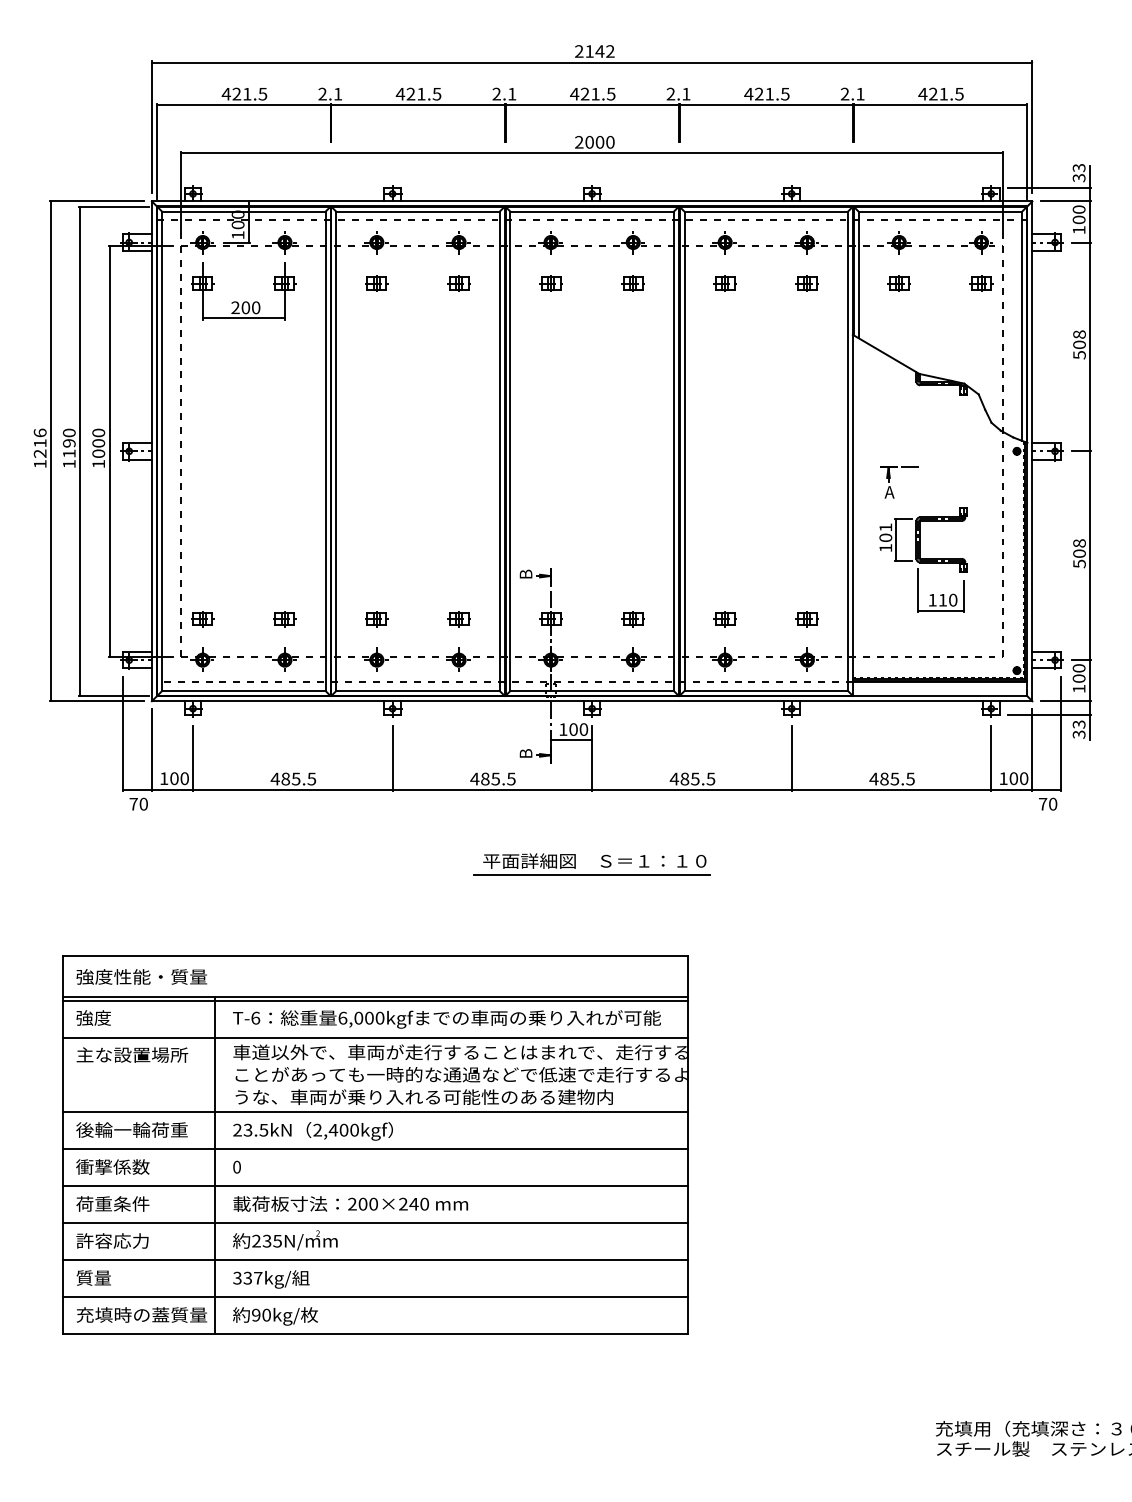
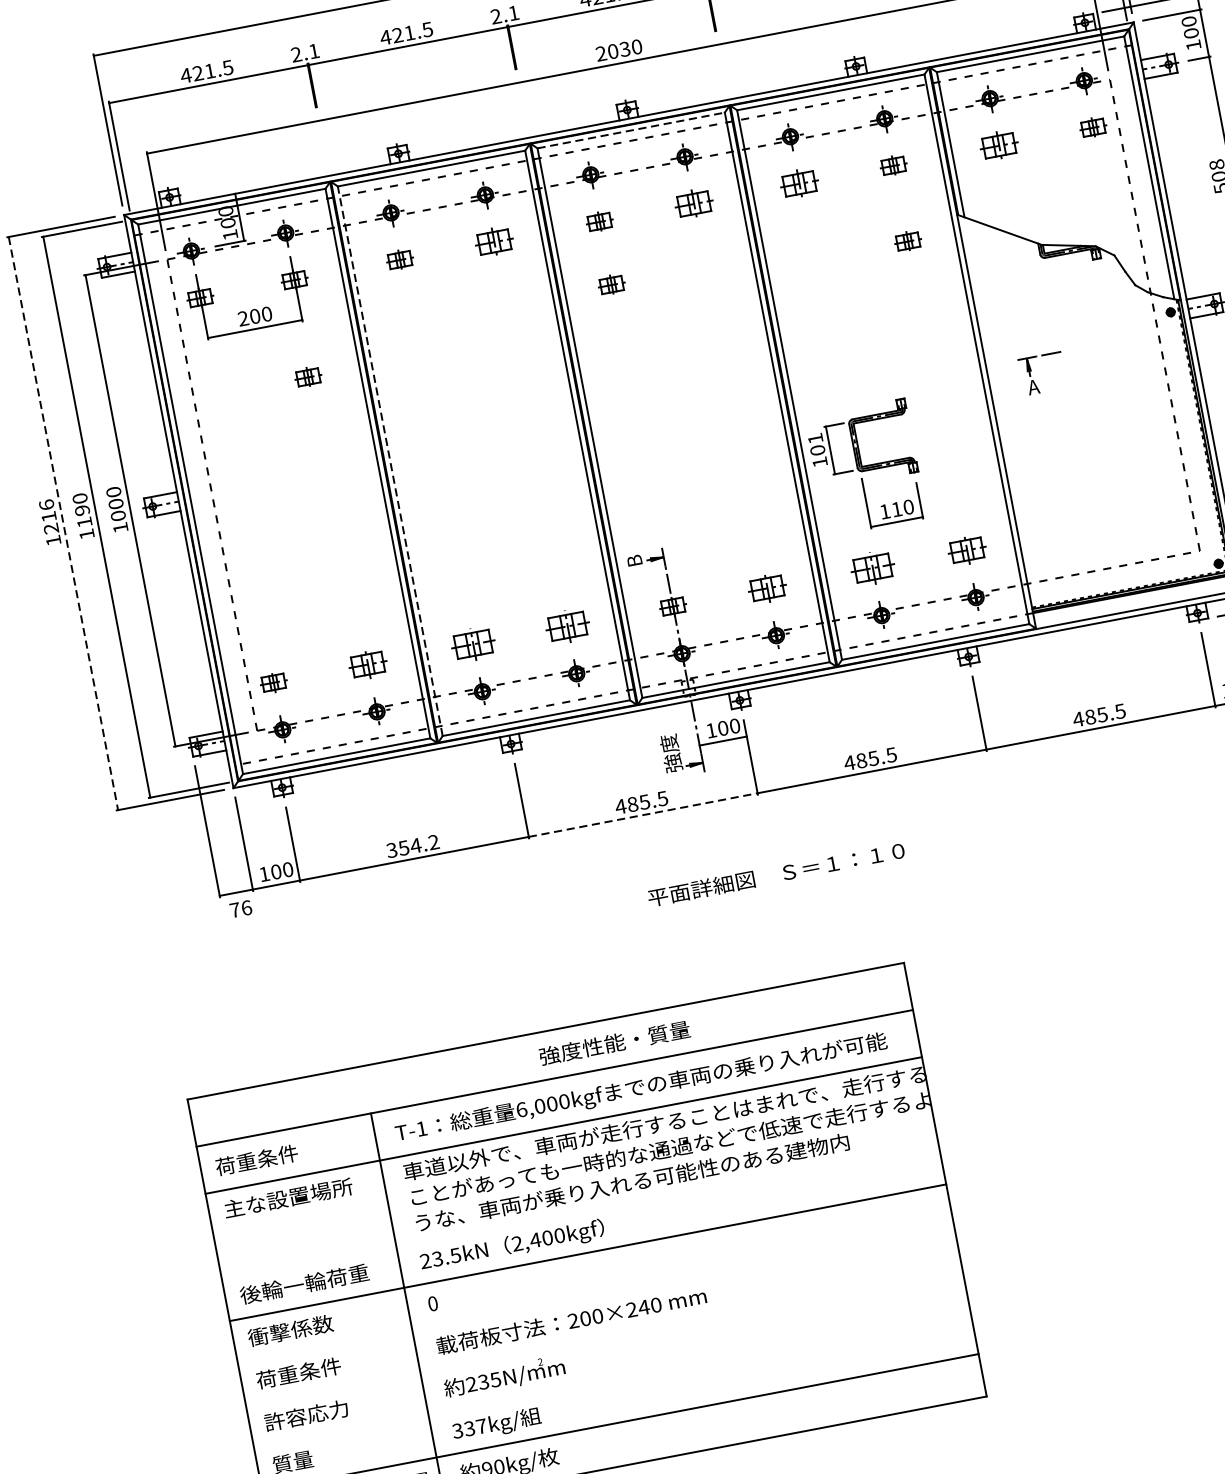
text: (599, 142) -> (624, 49), 2000 -> 2030
line: (592, 211) -> (631, 130), solid -> dashed
part: (458, 283) -> (493, 242), size x1.4
part: (632, 283) -> (693, 204), size x1.4
part: (724, 283) -> (798, 183), size x1.4
part: (898, 283) -> (998, 145), size x1.4
part: (550, 338) -> (611, 285), added
part: (806, 349) -> (907, 241), added
part: (280, 367) -> (307, 377), added
line: (51, 451) -> (63, 523), solid -> dashed
line: (336, 451) -> (390, 461), solid -> dashed
part: (923, 559) -> (865, 466), moved
part: (284, 619) -> (367, 665), size x1.4
part: (376, 619) -> (473, 645), size x1.6
part: (458, 619) -> (567, 627), size x1.6
part: (632, 619) -> (766, 589), size x1.4
part: (724, 619) -> (872, 569), size x1.6
part: (806, 619) -> (966, 551), size x1.4
text: (525, 742) -> (670, 753), B -> 強度
text: (293, 778) -> (412, 845), 485.5 -> 354.2
line: (492, 789) -> (643, 814), solid -> dashed
text: (143, 803) -> (246, 907), 70 -> 76
line: (591, 875) -> (775, 891), removed
text: (141, 976) -> (614, 1042), moved
line: (375, 1001) -> (555, 1083), removed
text: (111, 1017) -> (256, 1159), 強度 -> 荷重条件
text: (255, 1017) -> (421, 1128), T-6 -> T-1
line: (375, 1112) -> (579, 1210), removed
line: (375, 1186) -> (596, 1295), removed
line: (375, 1223) -> (604, 1338), removed
line: (375, 1260) -> (612, 1380), removed

